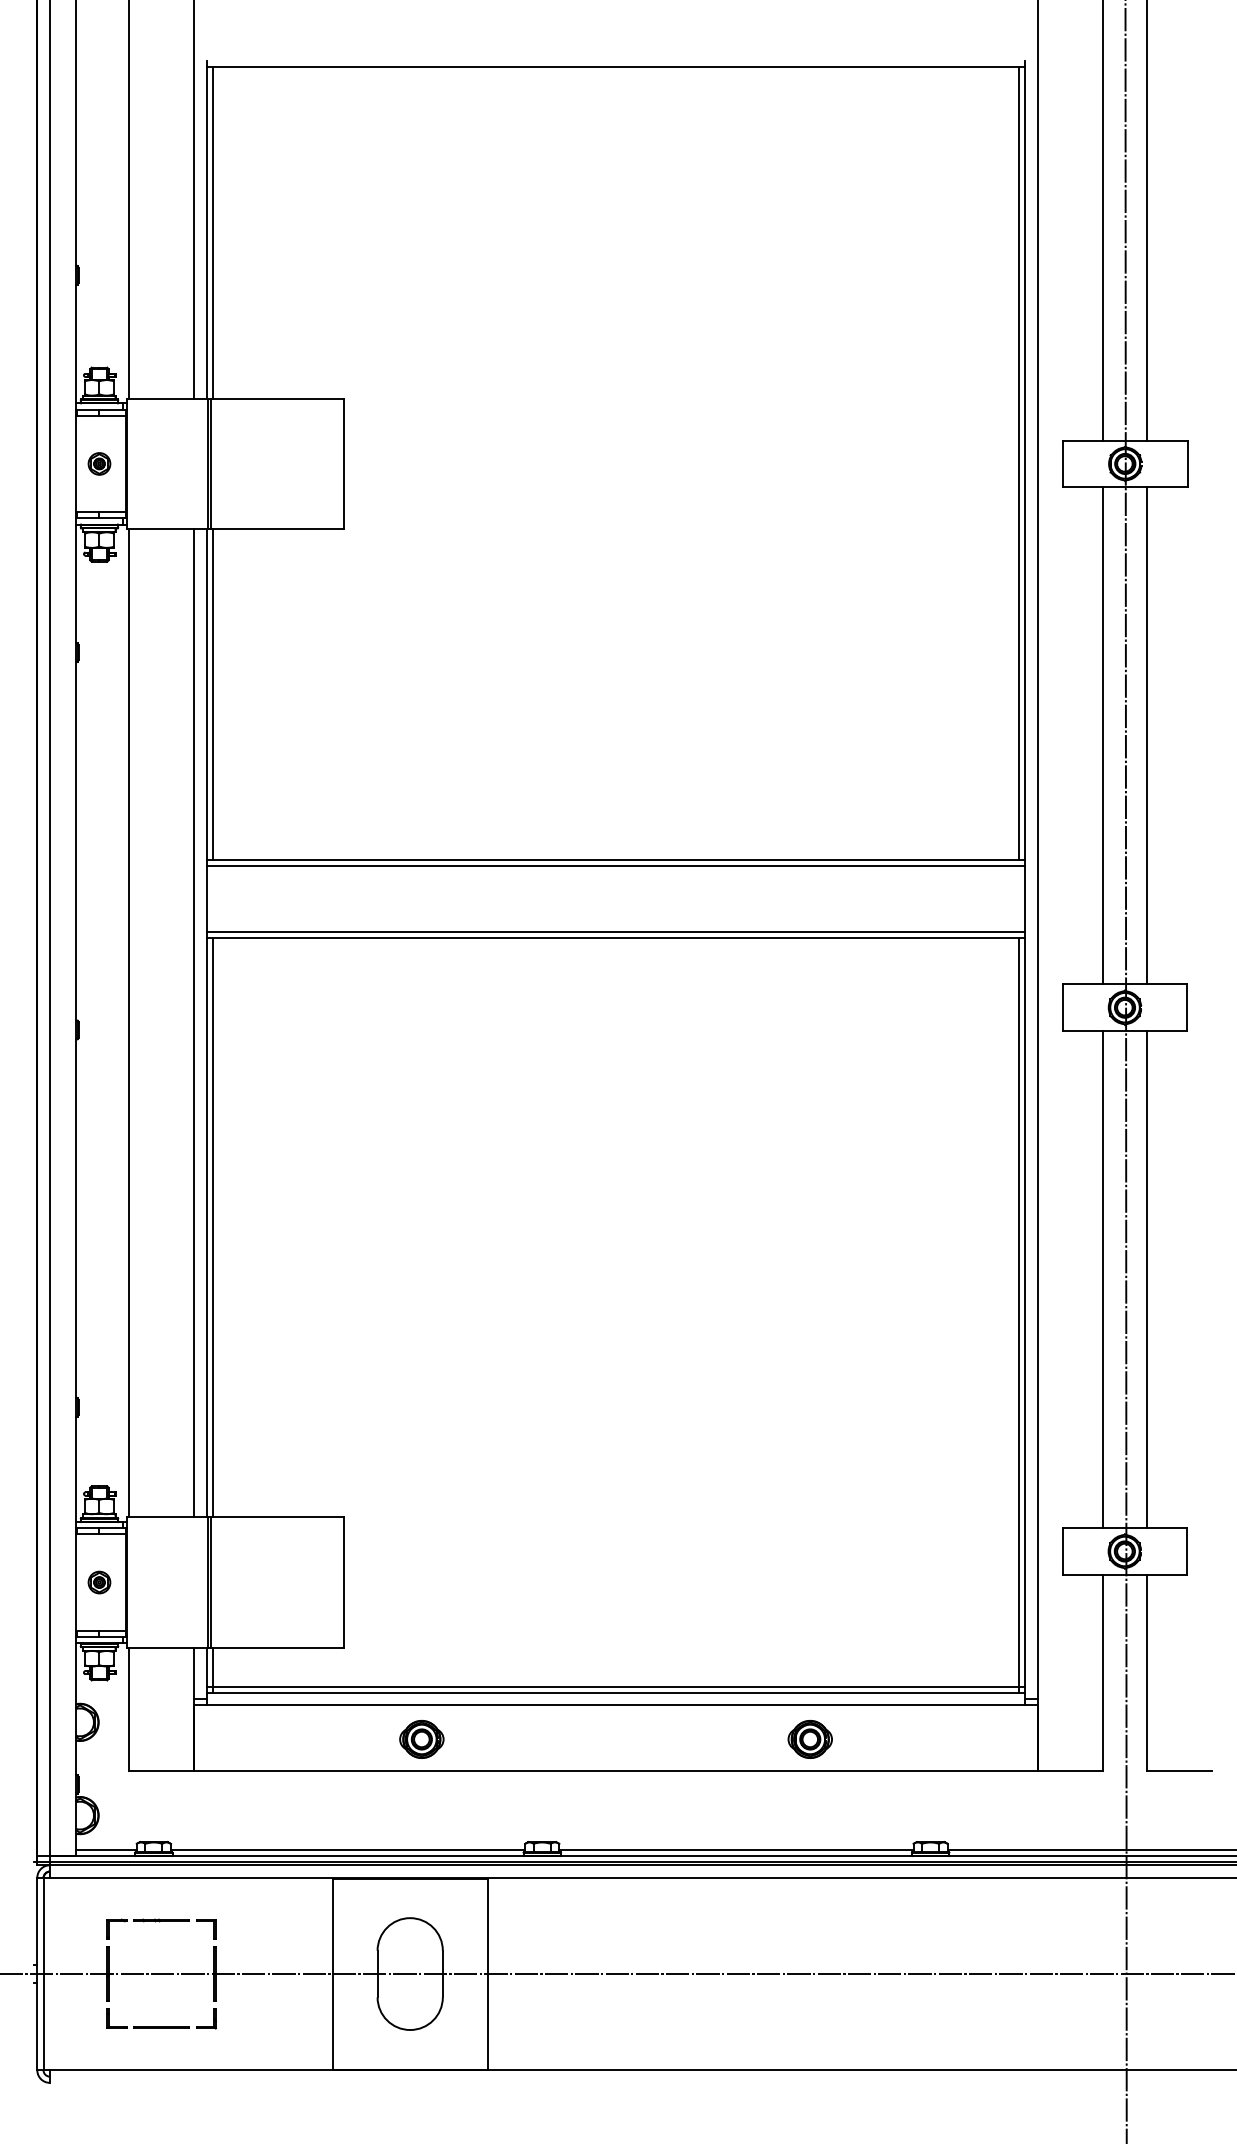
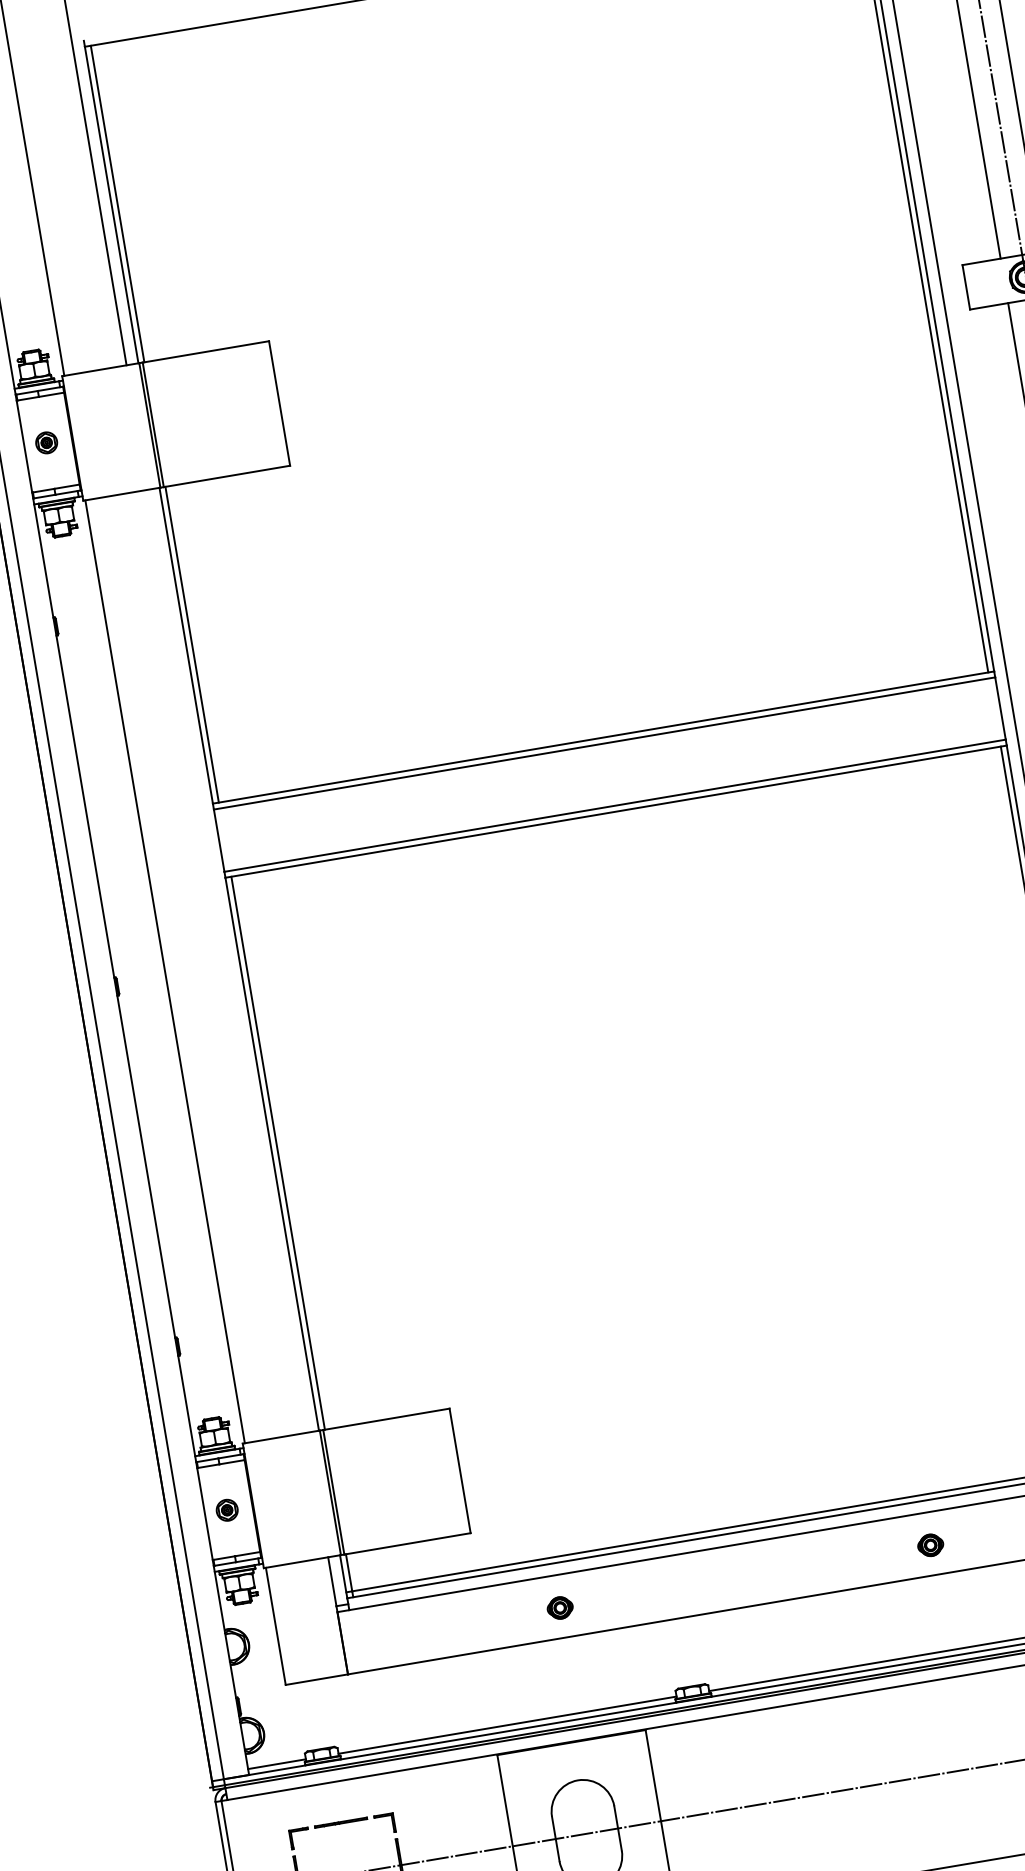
line: (194, 1023) -> (227, 961), removed
part: (421, 1739) -> (559, 1608), size x0.6
part: (809, 1739) -> (930, 1545), size x0.6

